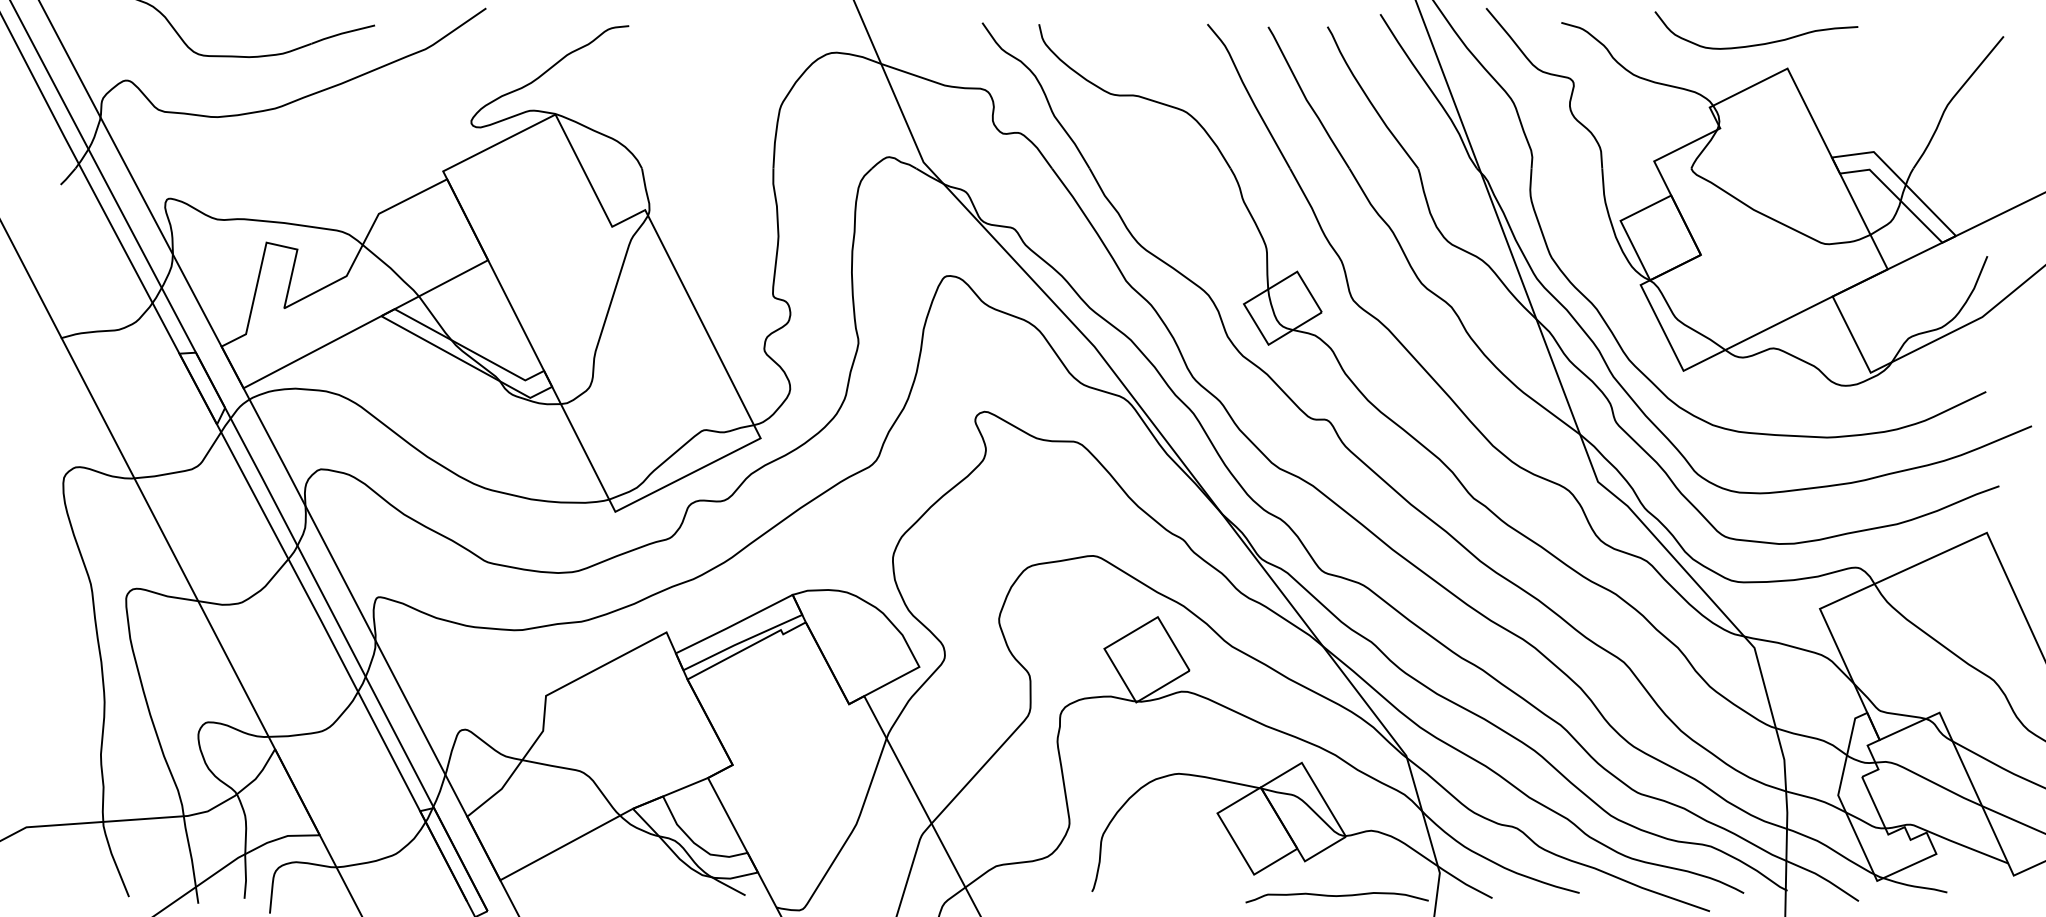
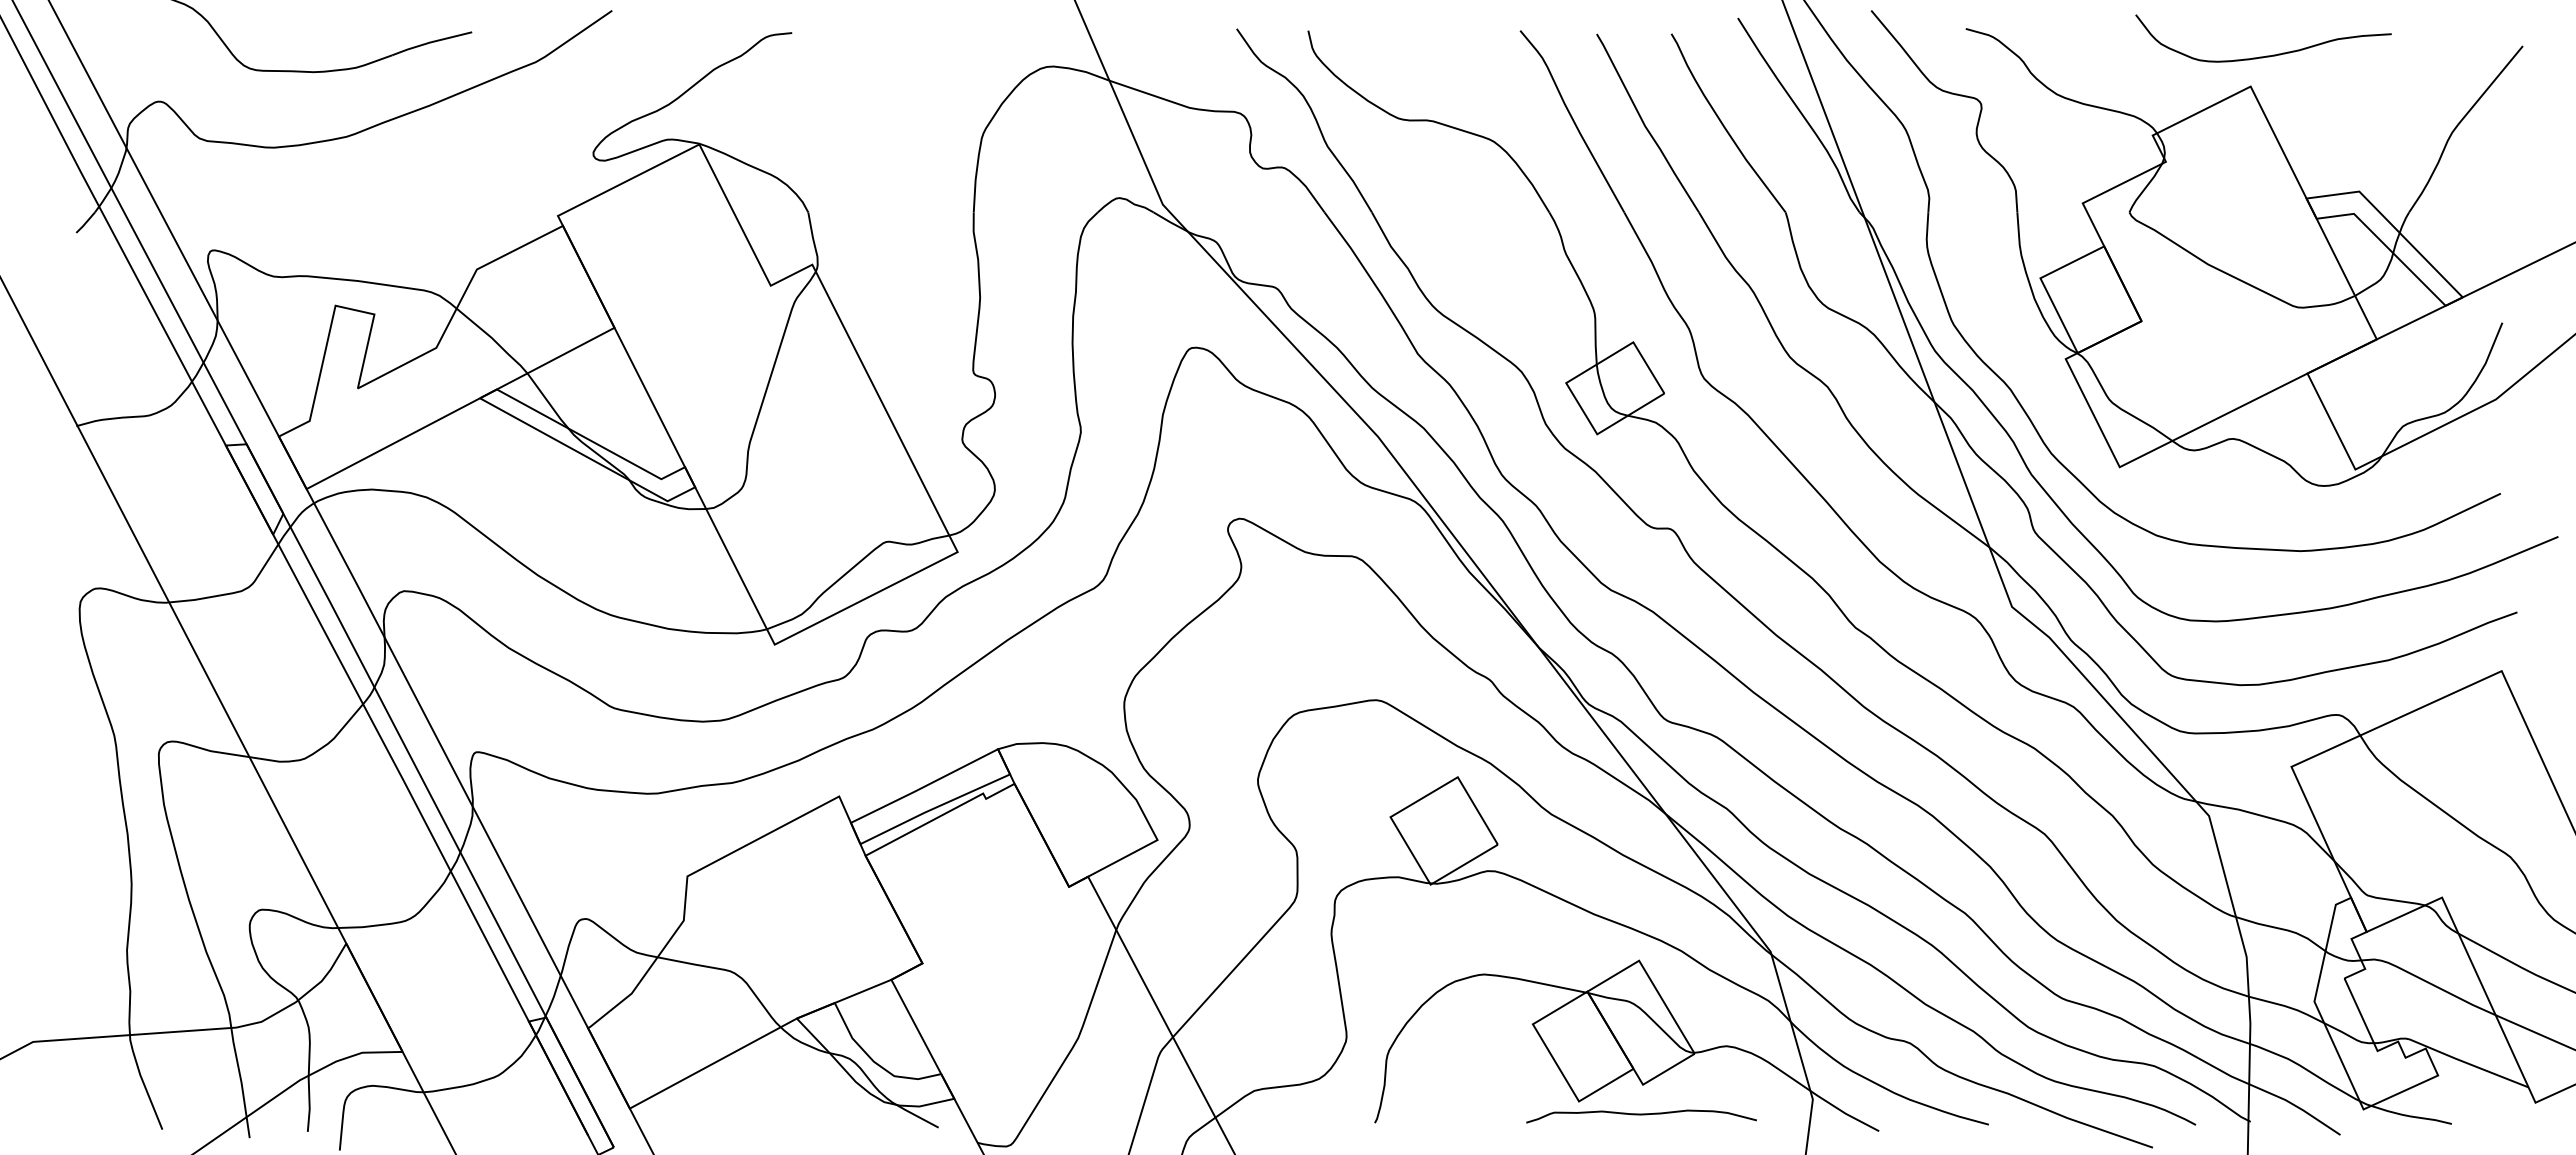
curve: (1758, 43) -> (2266, 55), moved
curve: (1337, 896) -> (1641, 1115), moved

